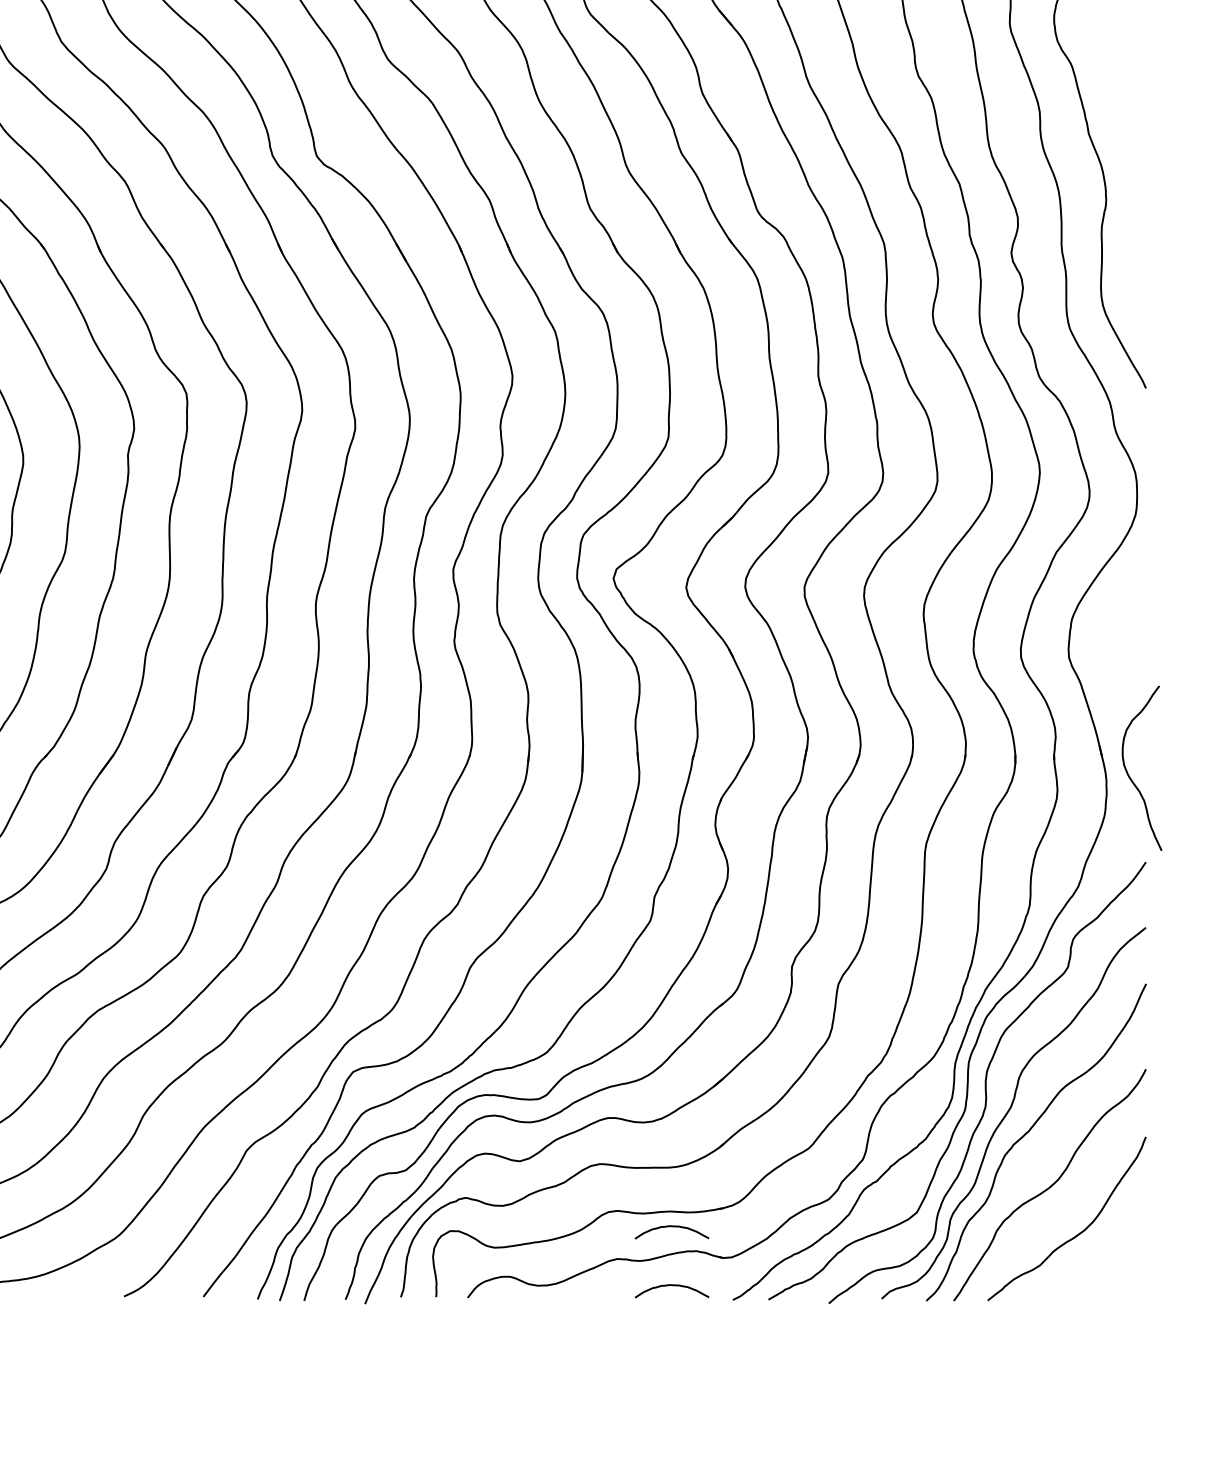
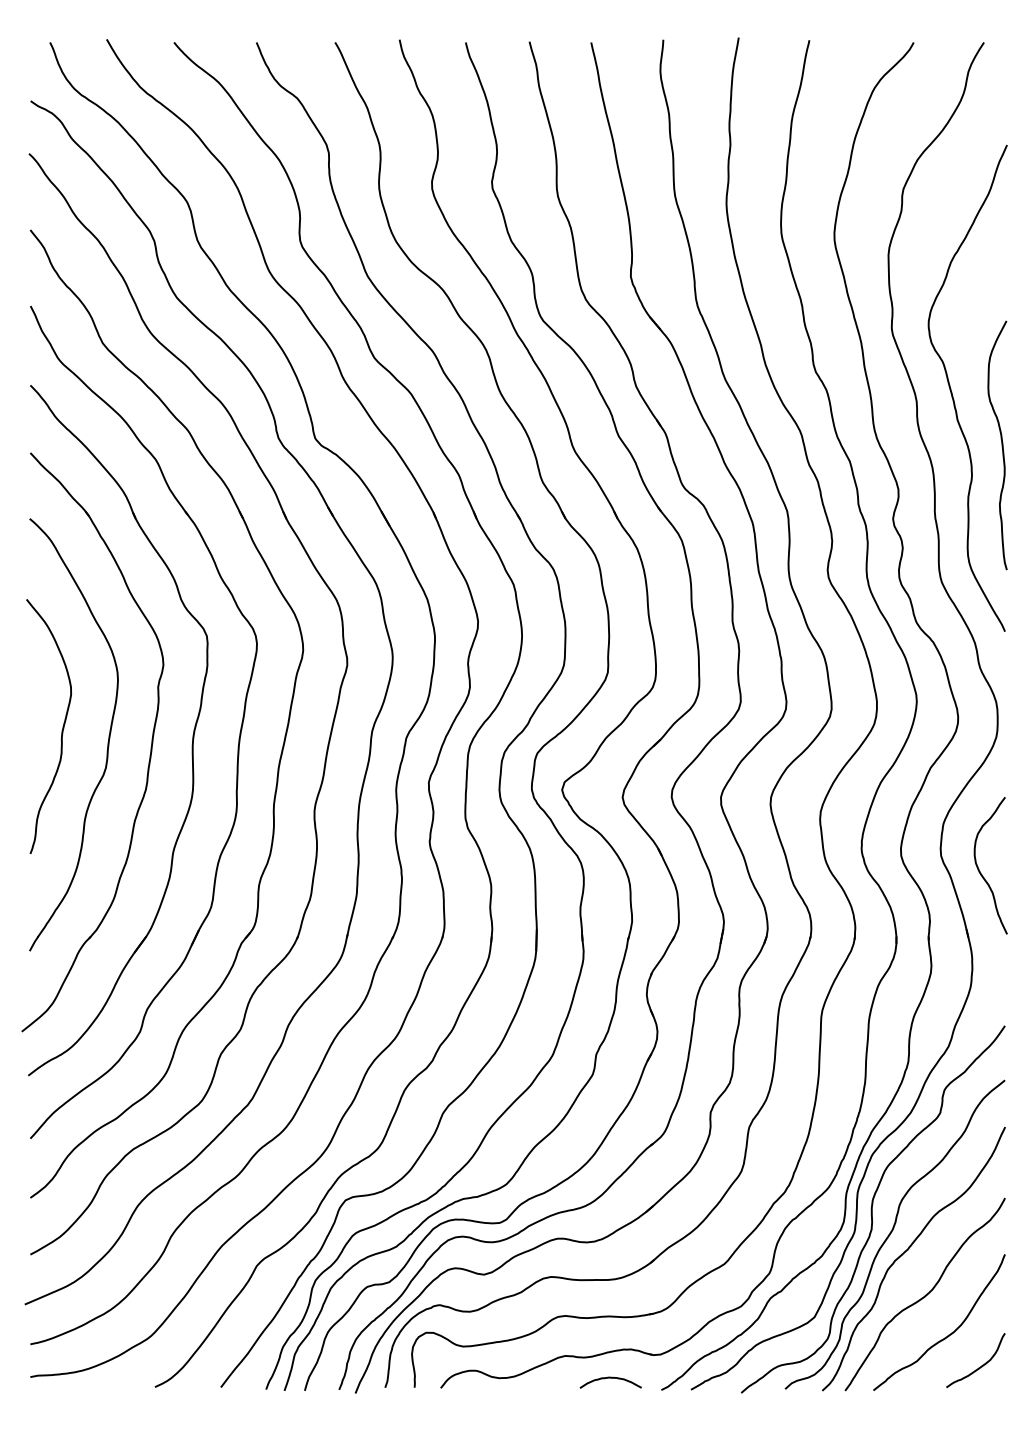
curve: (1141, 164) -> (1001, 445), added
curve: (1129, 775) -> (980, 871), moved
curve: (671, 1227) -> (610, 1329), removed
curve: (1114, 1272) -> (978, 1367), added

